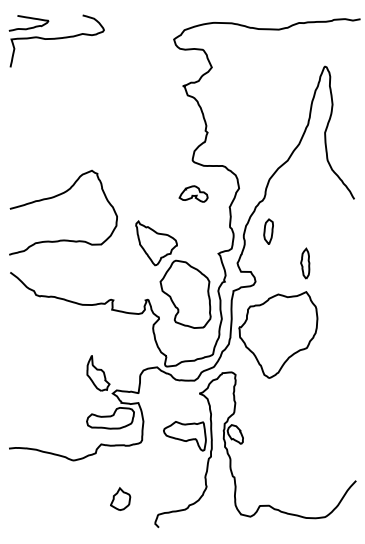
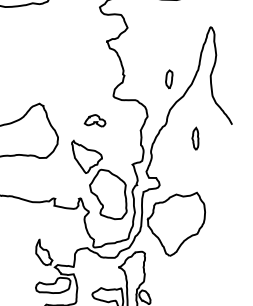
part: (193, 193) -> (95, 120), moved
part: (268, 231) -> (169, 79), moved
part: (305, 263) -> (195, 138), moved

